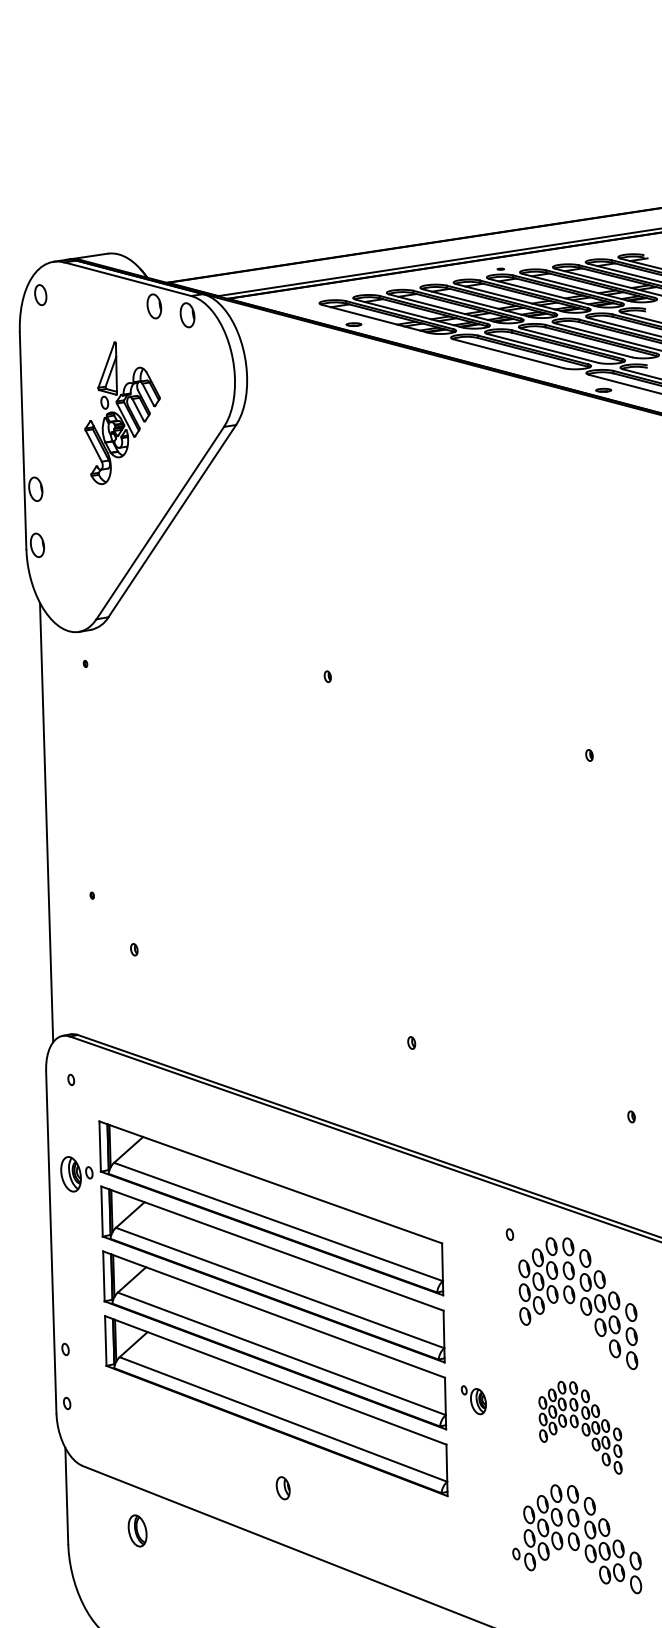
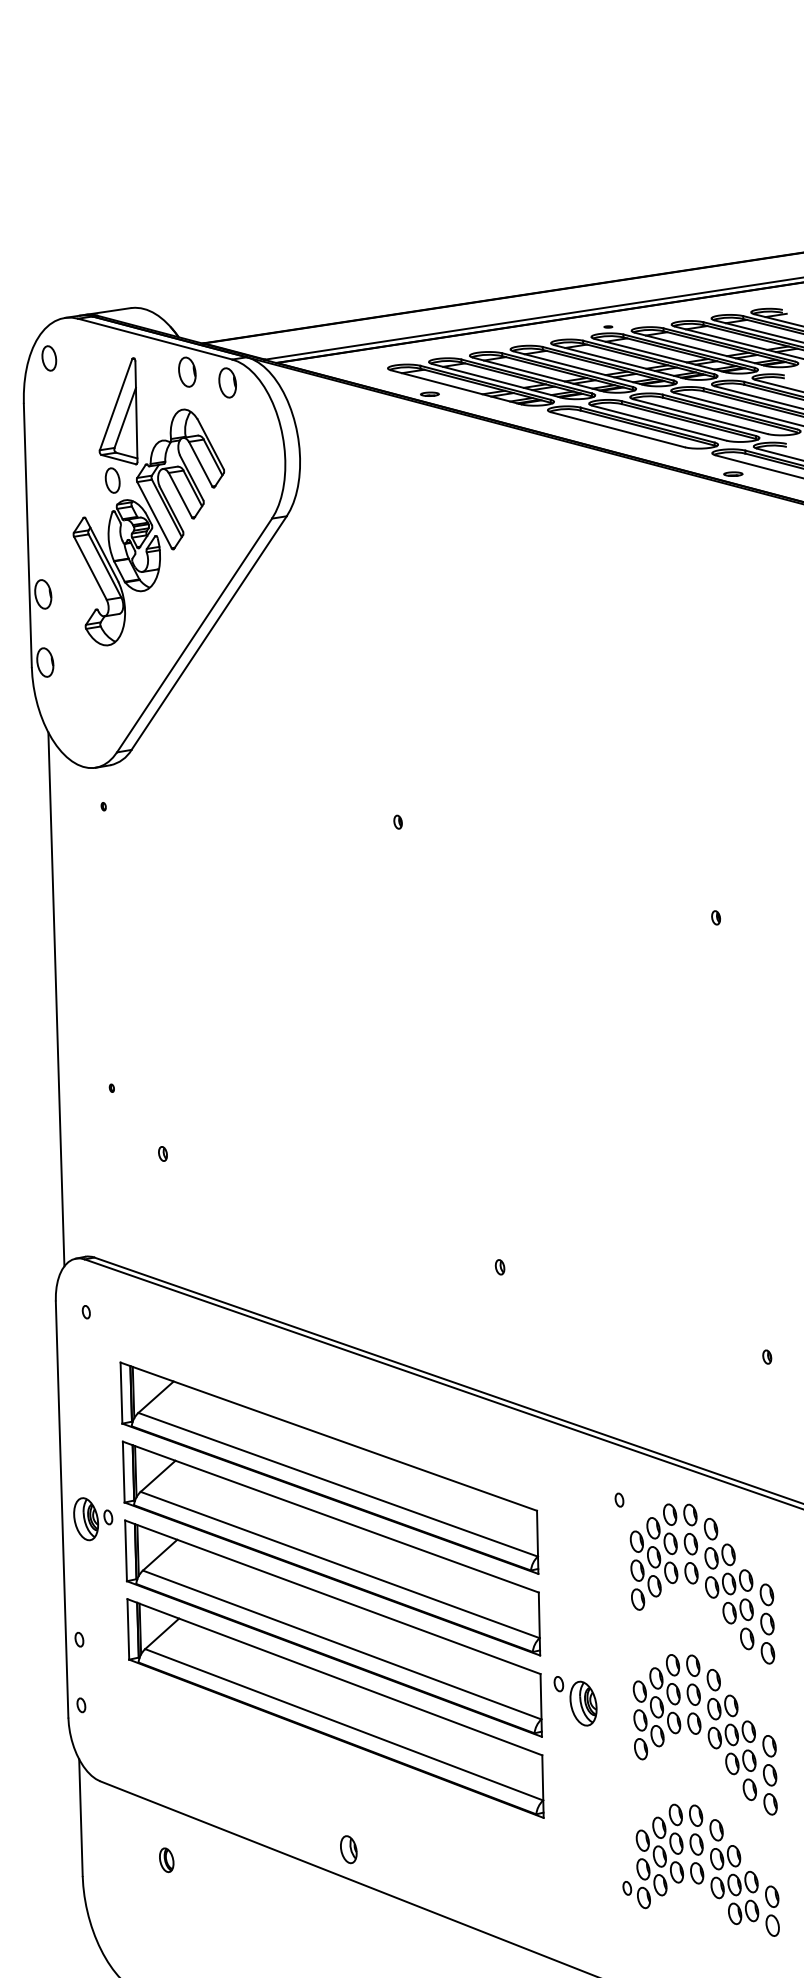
part: (122, 413) -> (148, 502), size x1.67
part: (76, 1174) -> (92, 1519), moved
part: (473, 1400) -> (575, 1701), size x1.43
part: (580, 1427) -> (705, 1734), size x1.43
part: (282, 1488) -> (347, 1849), moved
part: (136, 1530) -> (165, 1859), size x0.62

